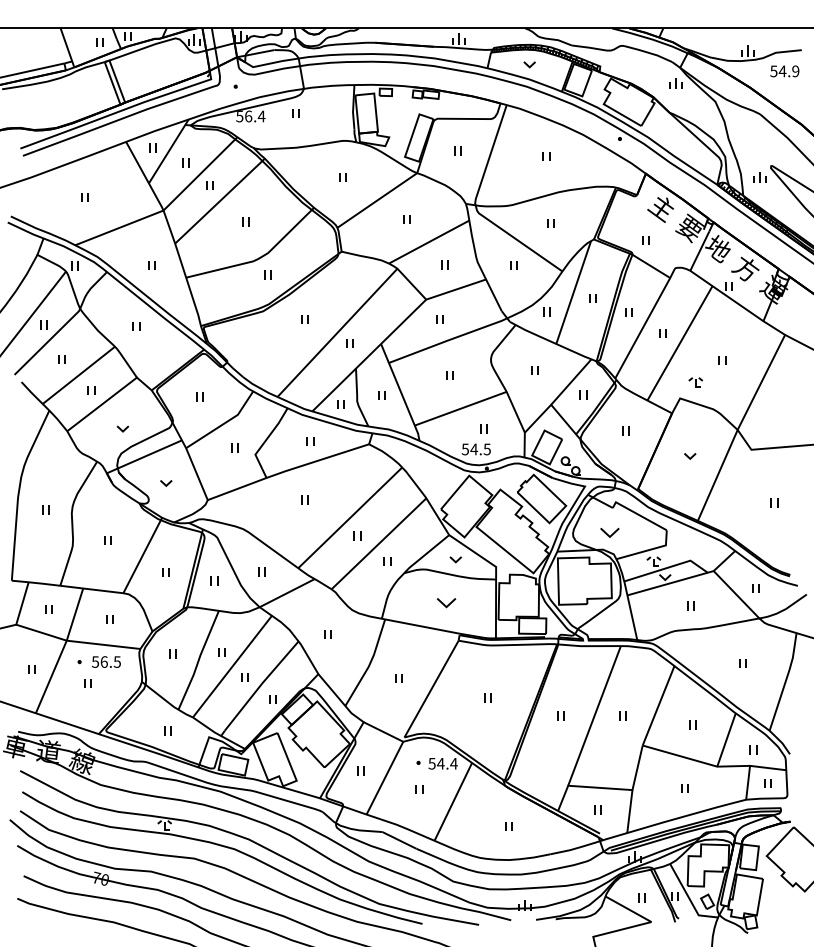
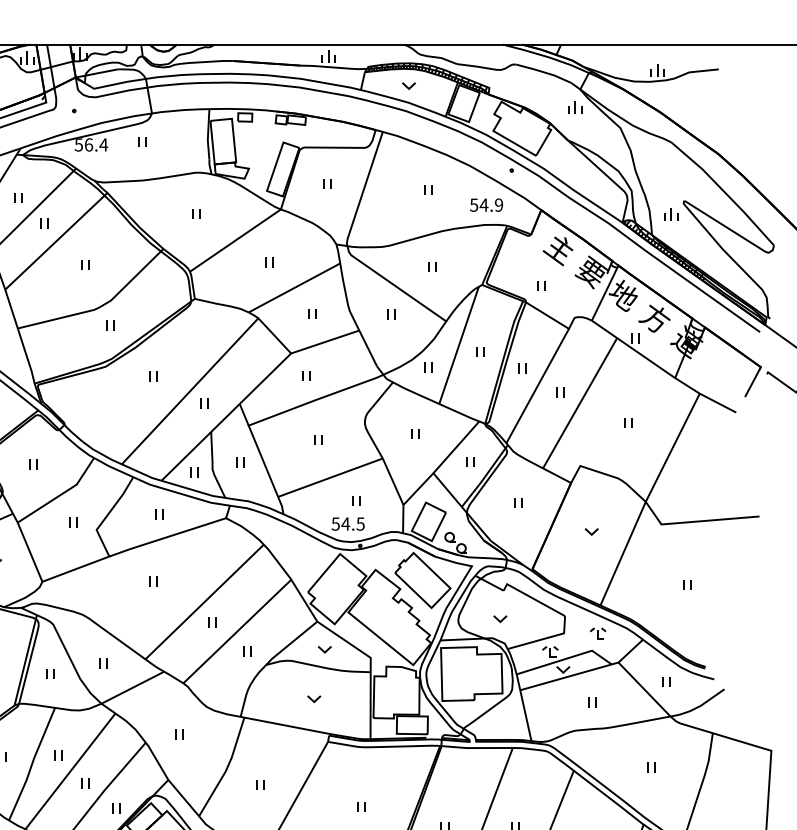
text: (784, 71) -> (486, 205), moved
part: (695, 382) -> (597, 633), moved
part: (609, 532) -> (499, 618), size x0.62
part: (446, 603) -> (314, 699), size x0.62

